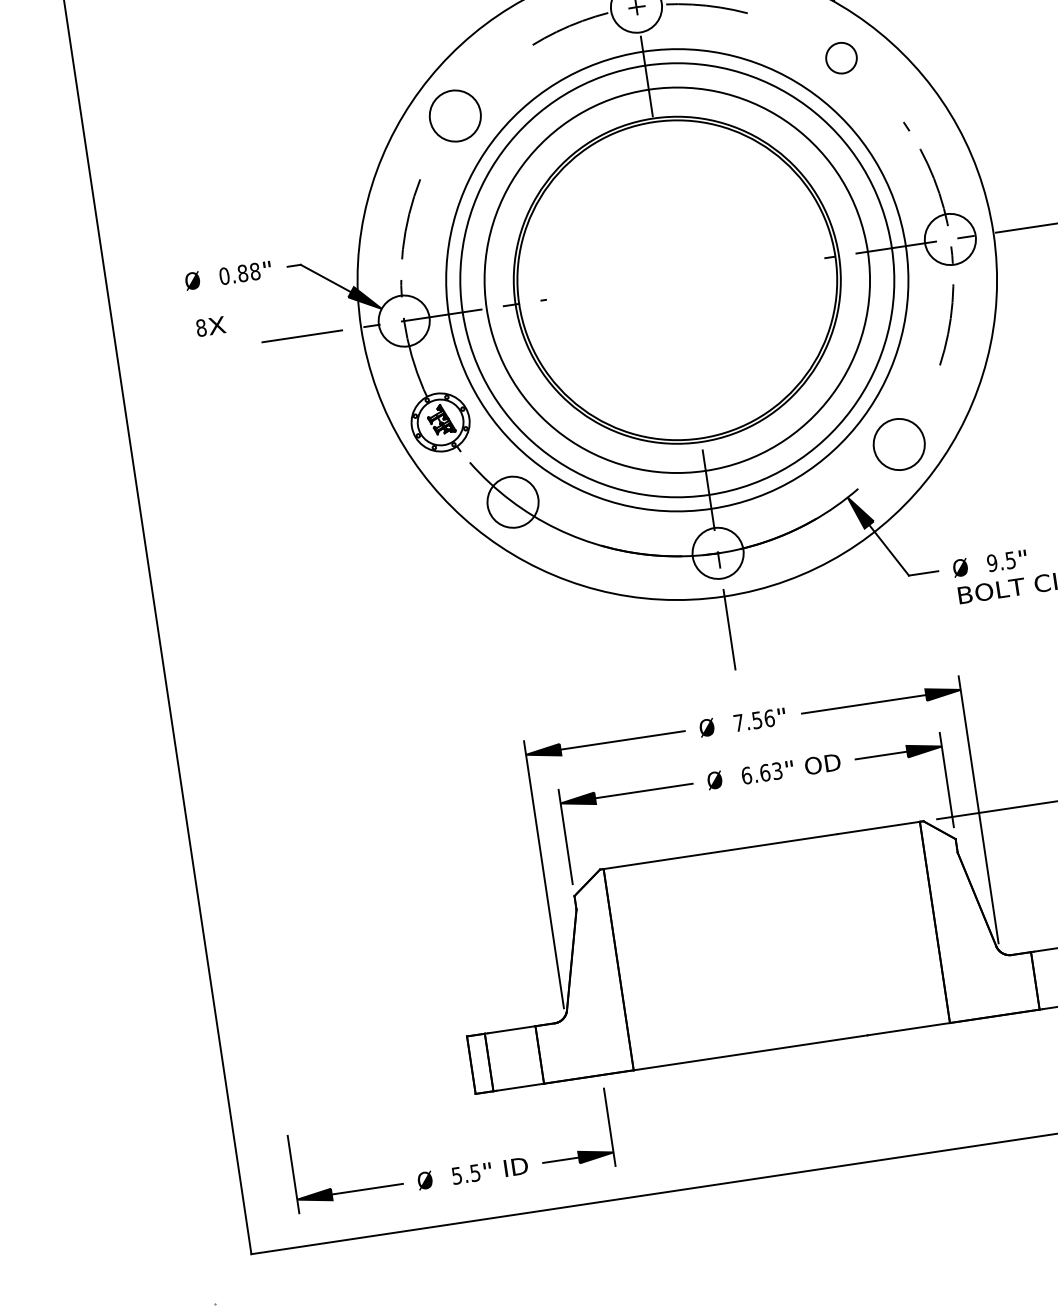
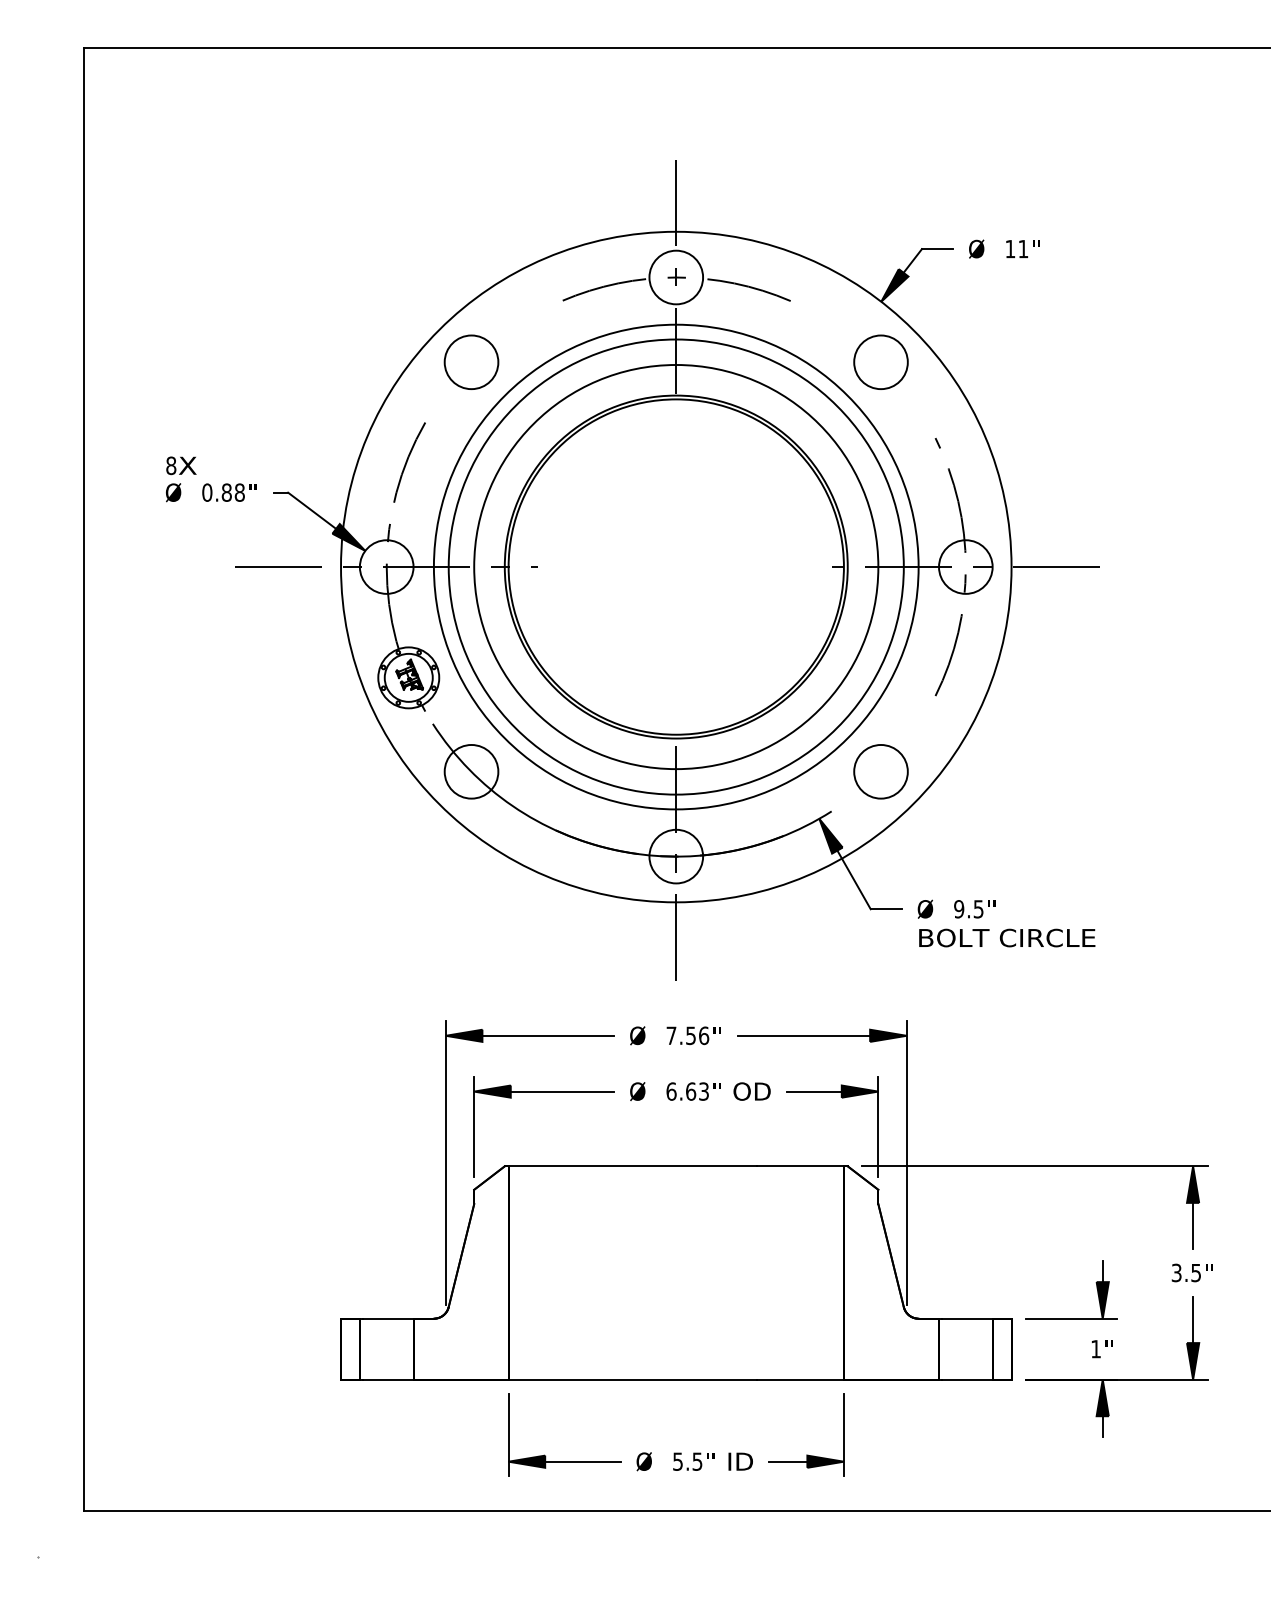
circle: (840, 57) -> (880, 361), size x1.67
text: (210, 326) -> (181, 465), moved
part: (454, 1167) -> (676, 1452), moved

